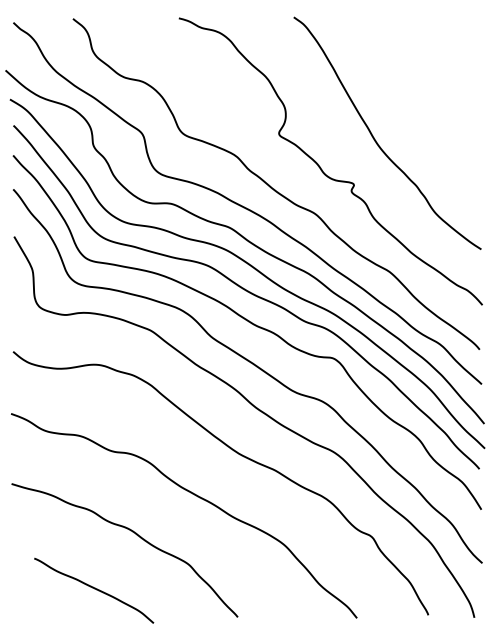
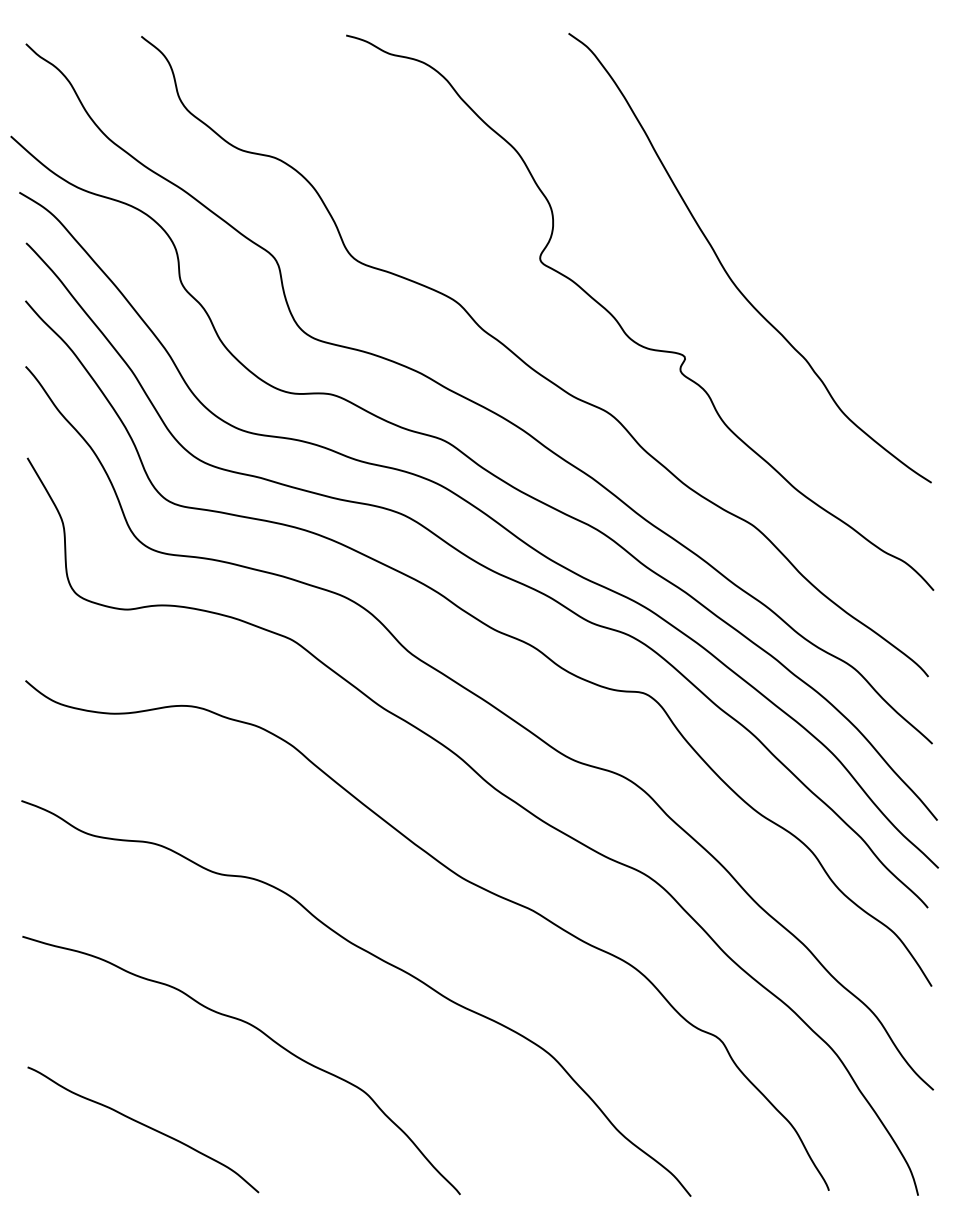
curve: (94, 589) -> (144, 1127), moved

